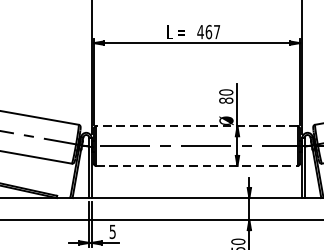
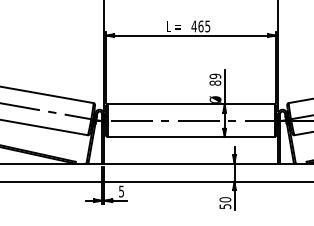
text: (216, 32) -> (207, 26), 467 -> 465
text: (226, 91) -> (215, 75), 80 -> 89
line: (196, 126) -> (190, 104), dashed -> solid
line: (197, 166) -> (191, 137), dashed -> solid

